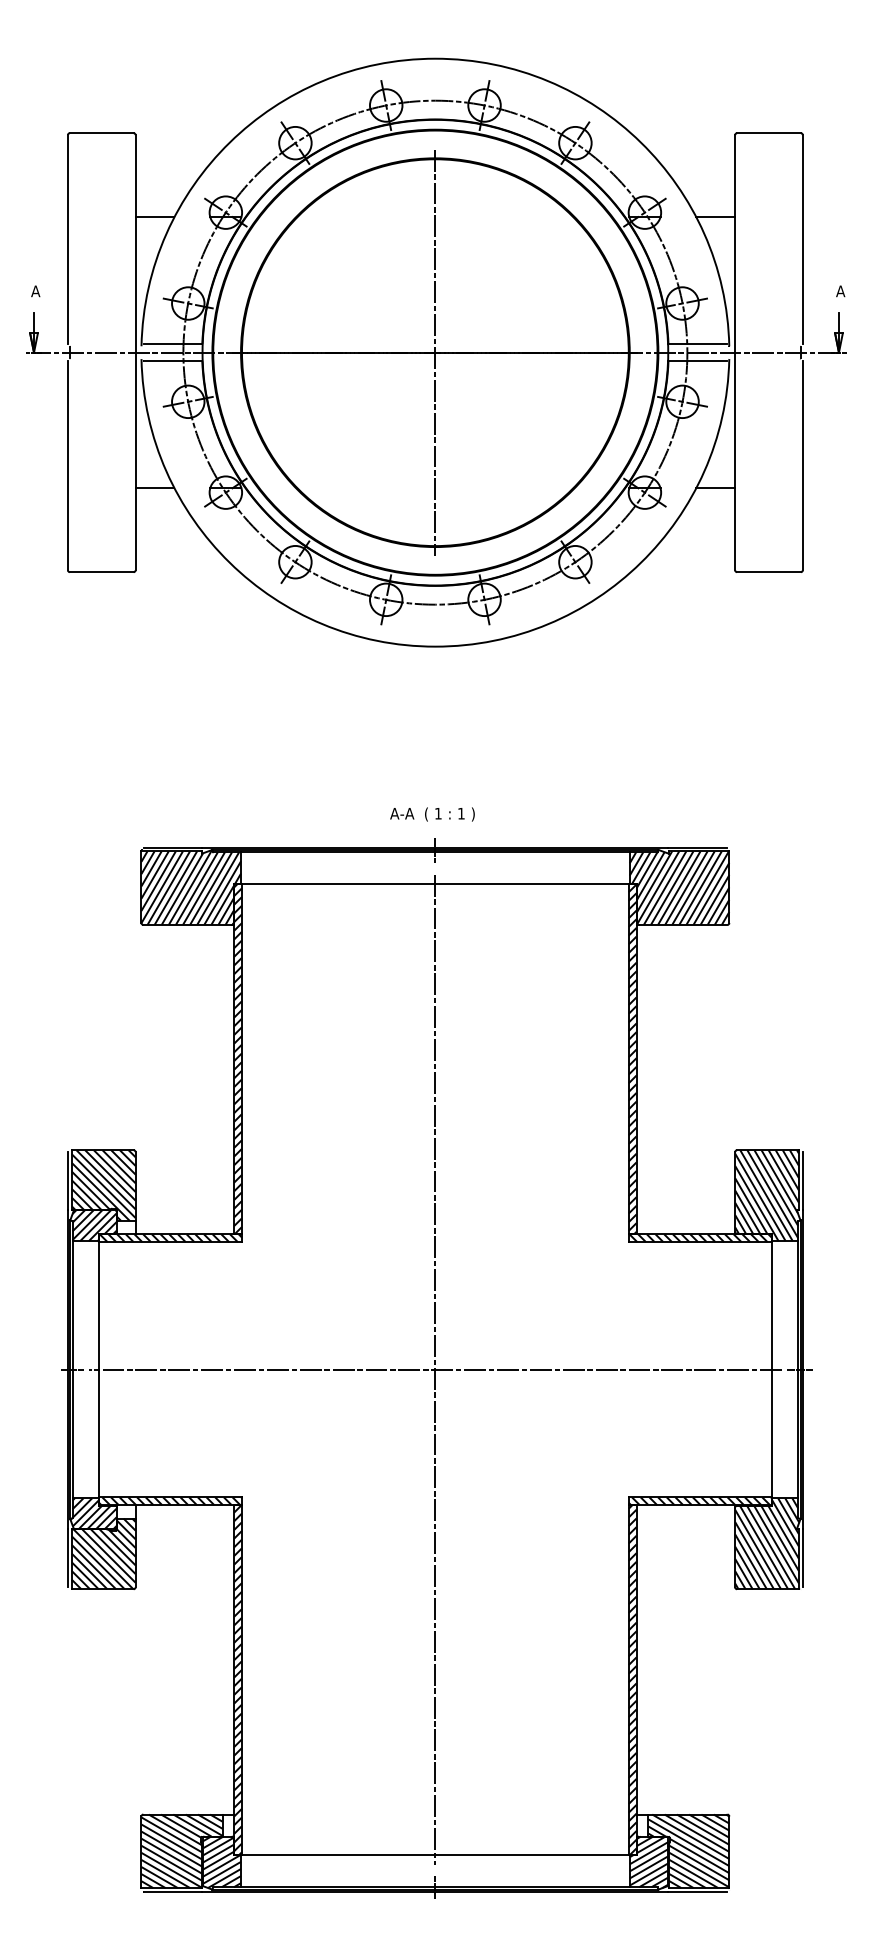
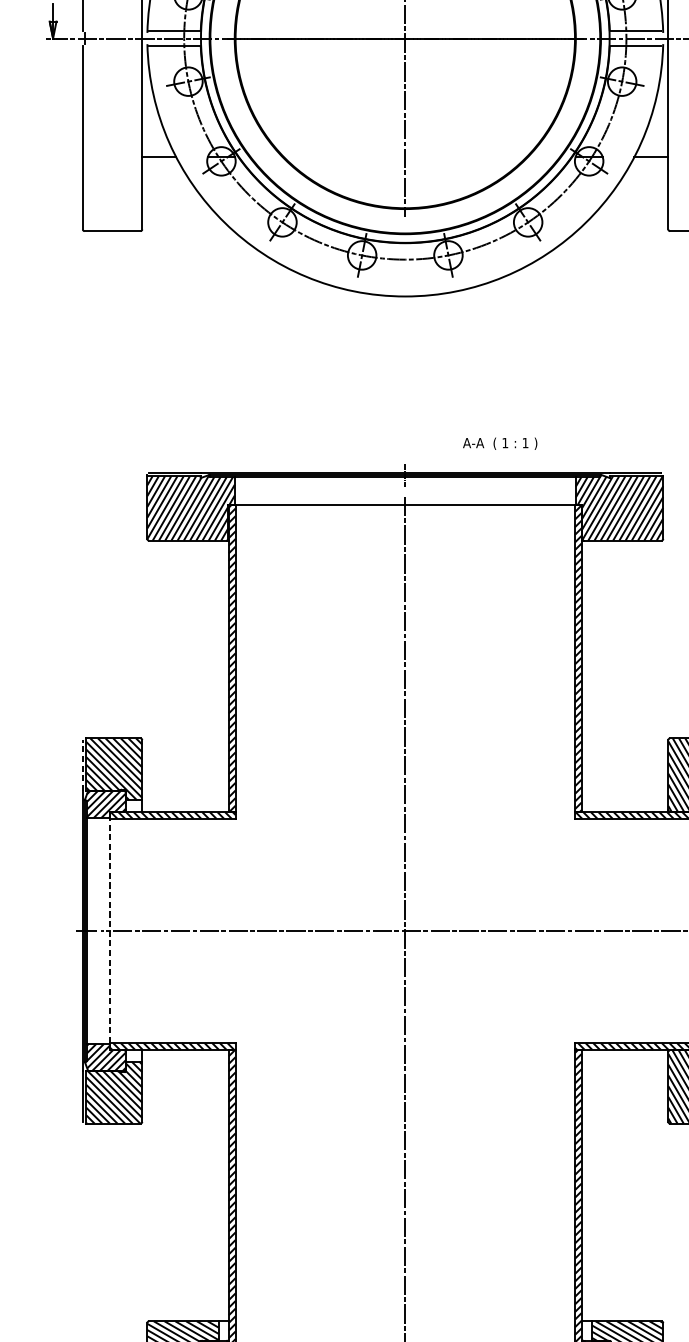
text: (432, 814) -> (500, 443), moved
line: (67, 1181) -> (82, 765), solid -> dashed
line: (98, 1369) -> (109, 930), solid -> dashed

